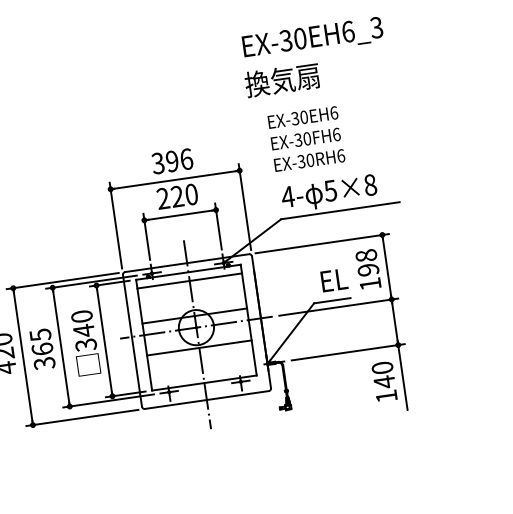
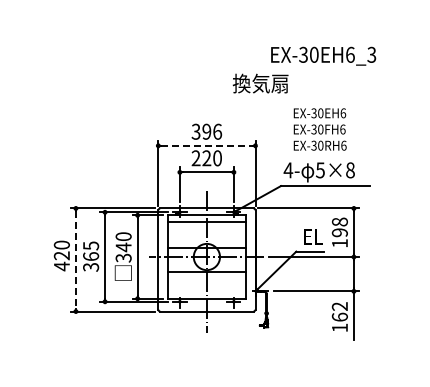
text: (282, 80) -> (260, 83), moved
text: (305, 139) -> (319, 129), moved
line: (174, 179) -> (206, 145), solid -> dashed
line: (22, 356) -> (75, 259), solid -> dashed
text: (383, 375) -> (339, 312), 140 -> 162

